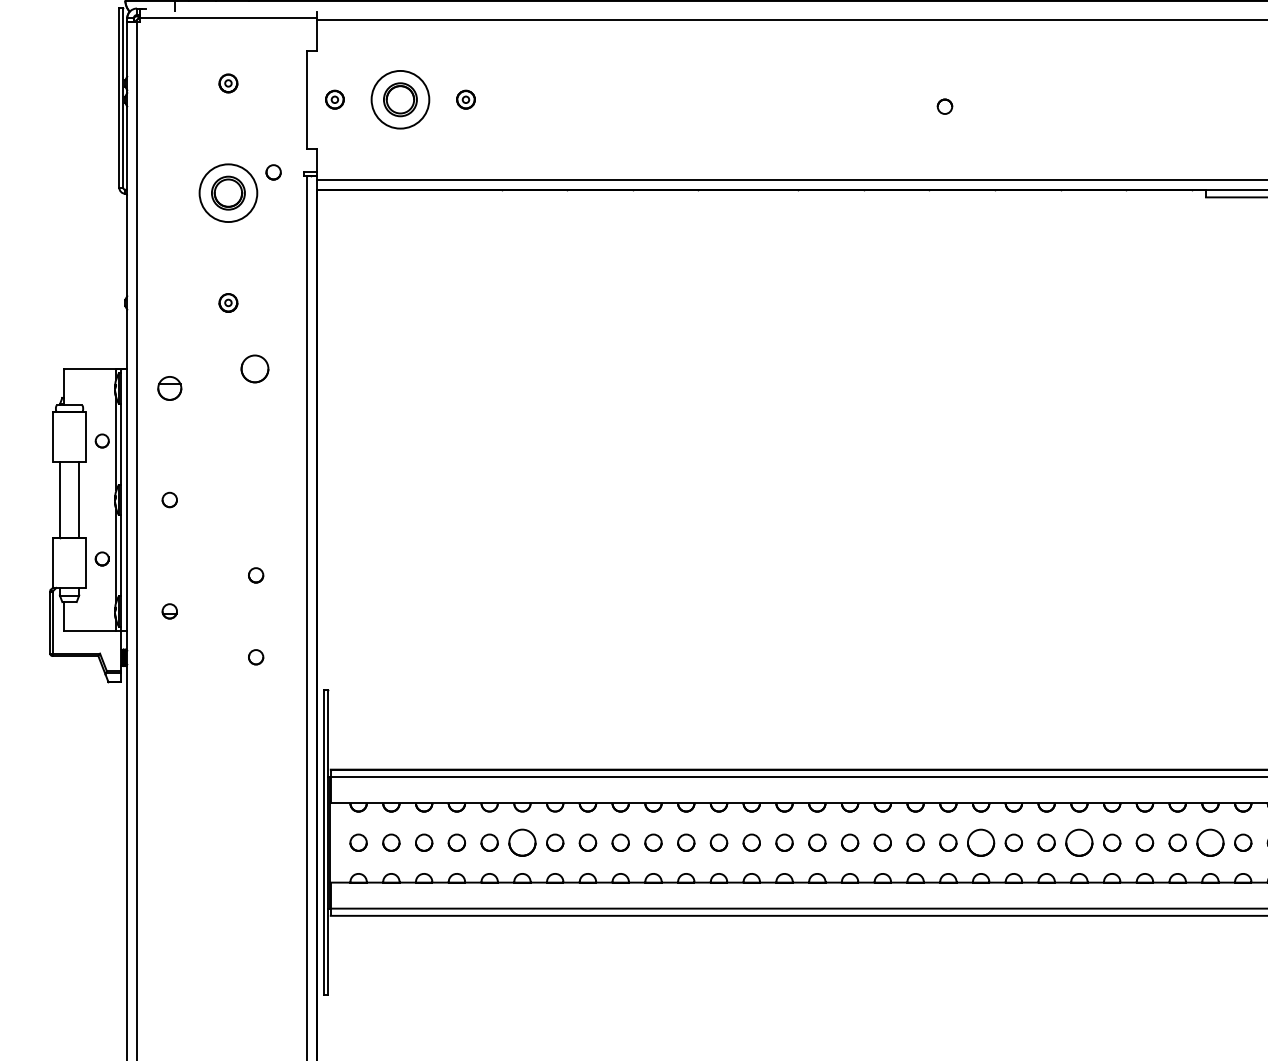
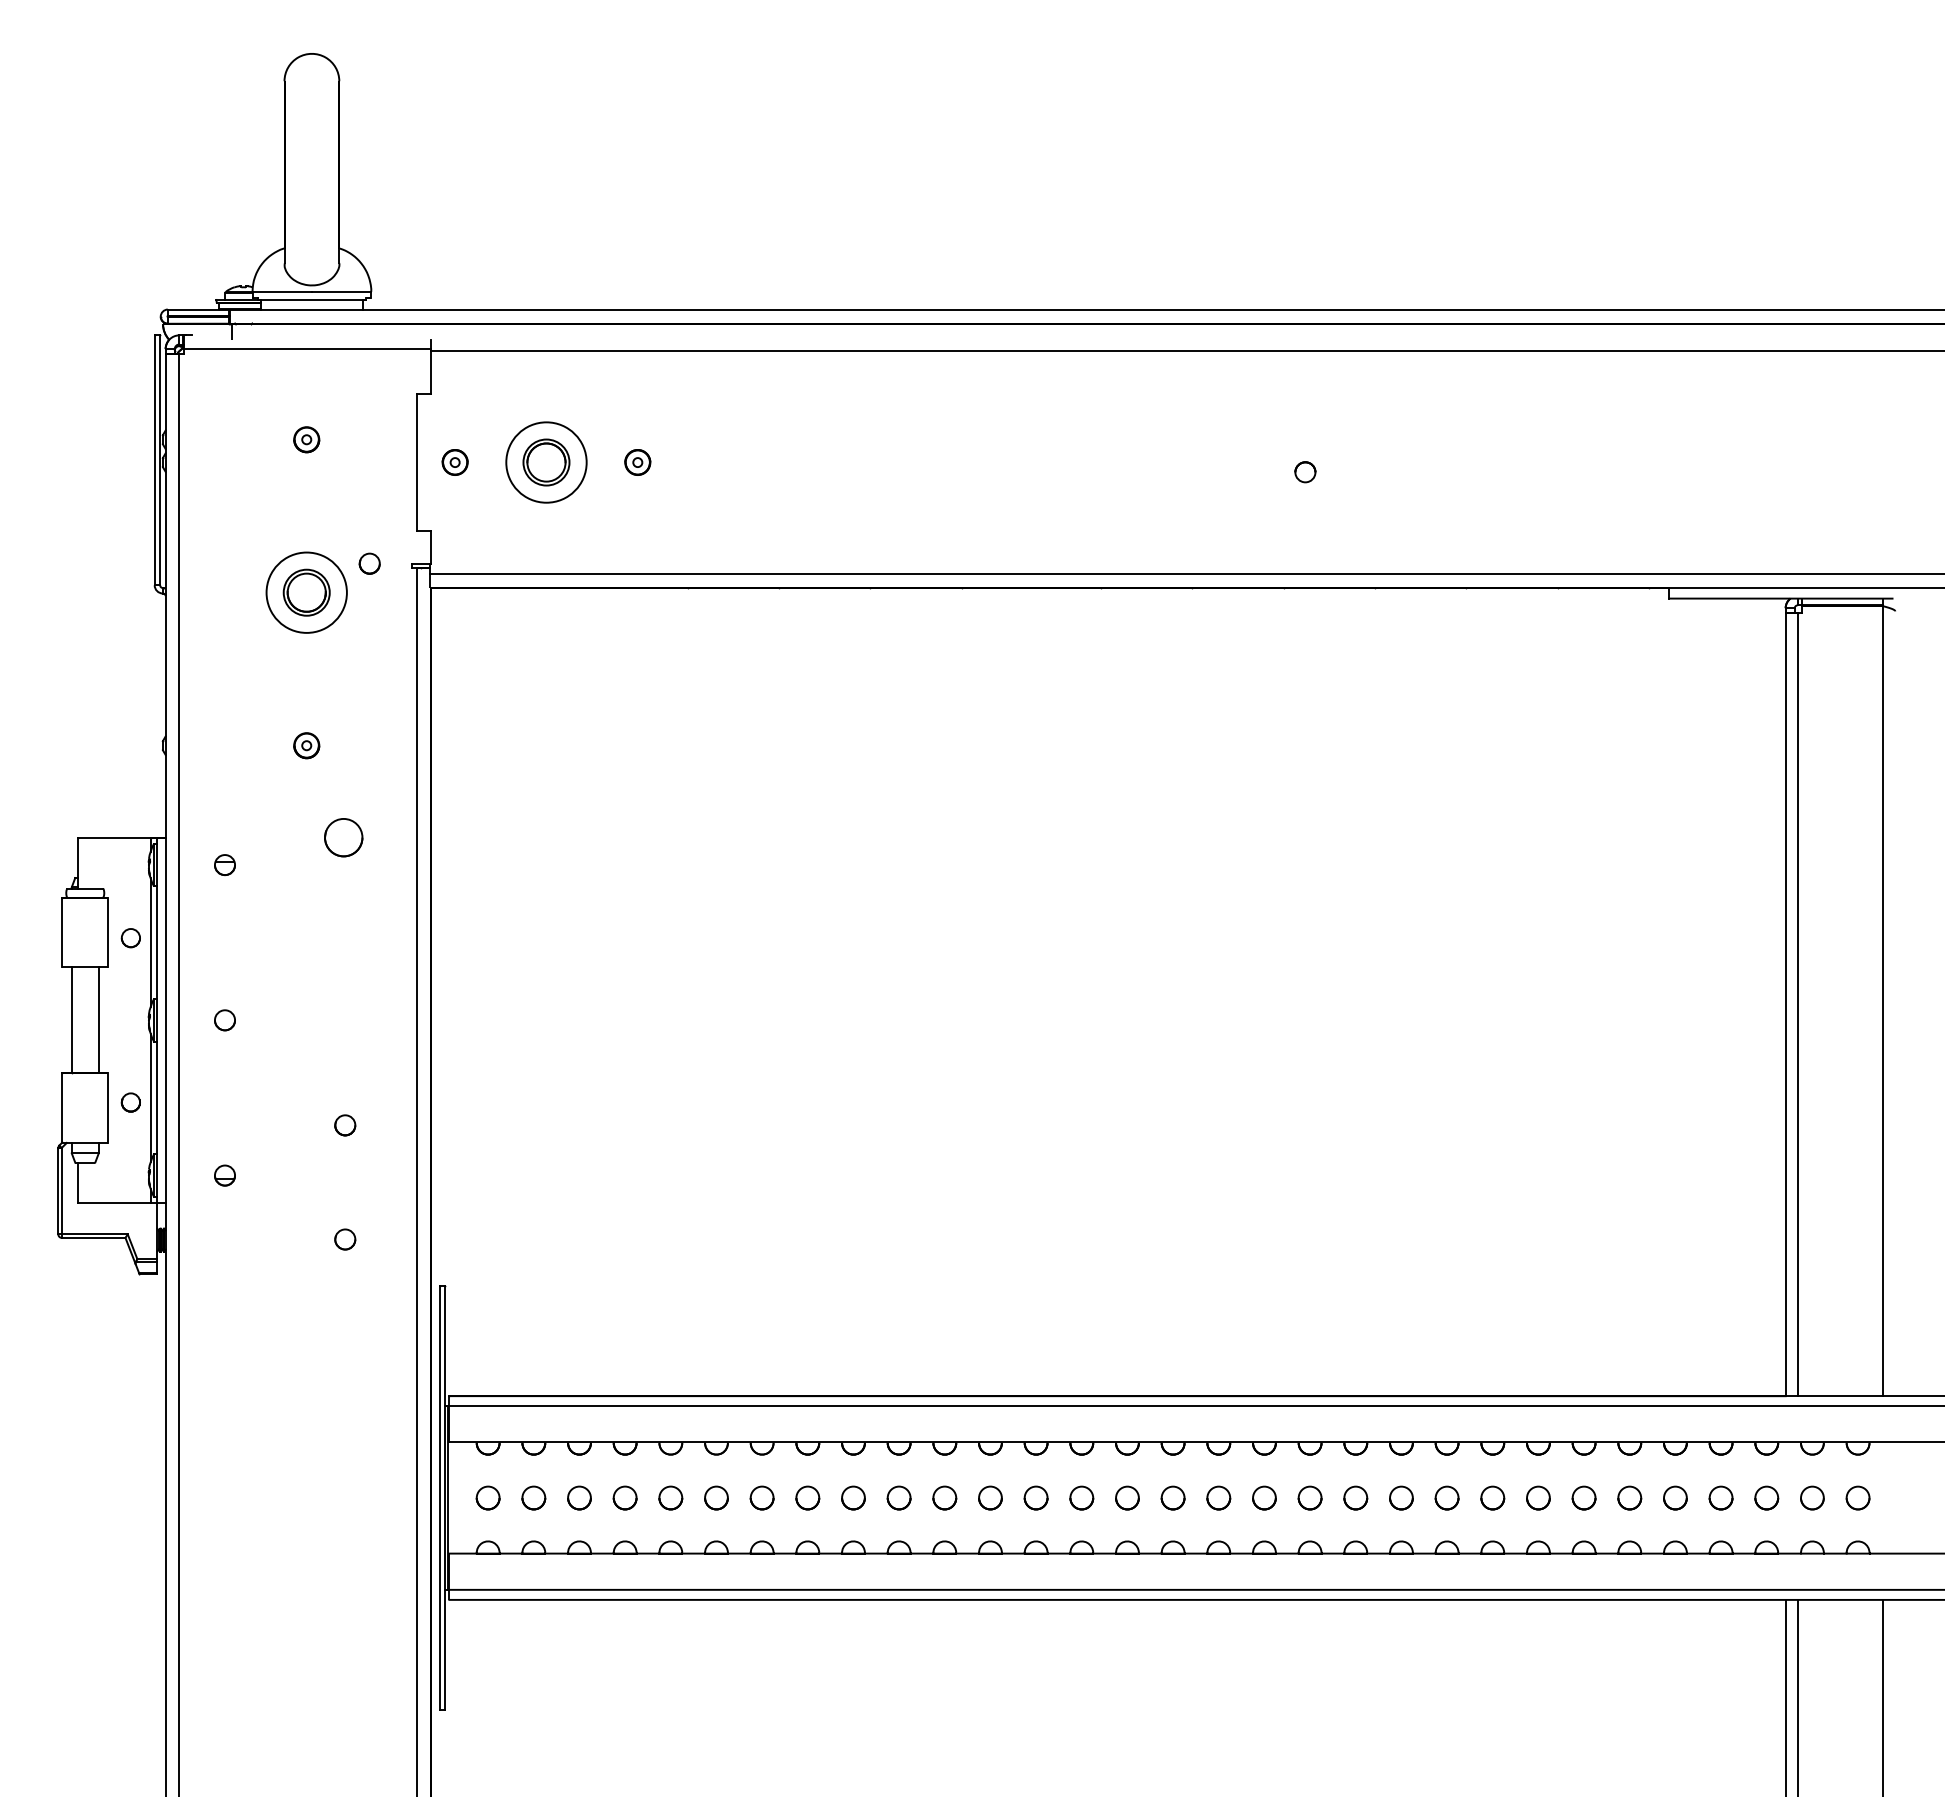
part: (169, 388) -> (224, 865), size x0.62
part: (522, 842) -> (716, 1497), size x0.62
part: (980, 842) -> (1355, 1497), size x0.62
part: (1079, 842) -> (1492, 1497), size x0.62
part: (1210, 842) -> (1675, 1497), size x0.62

